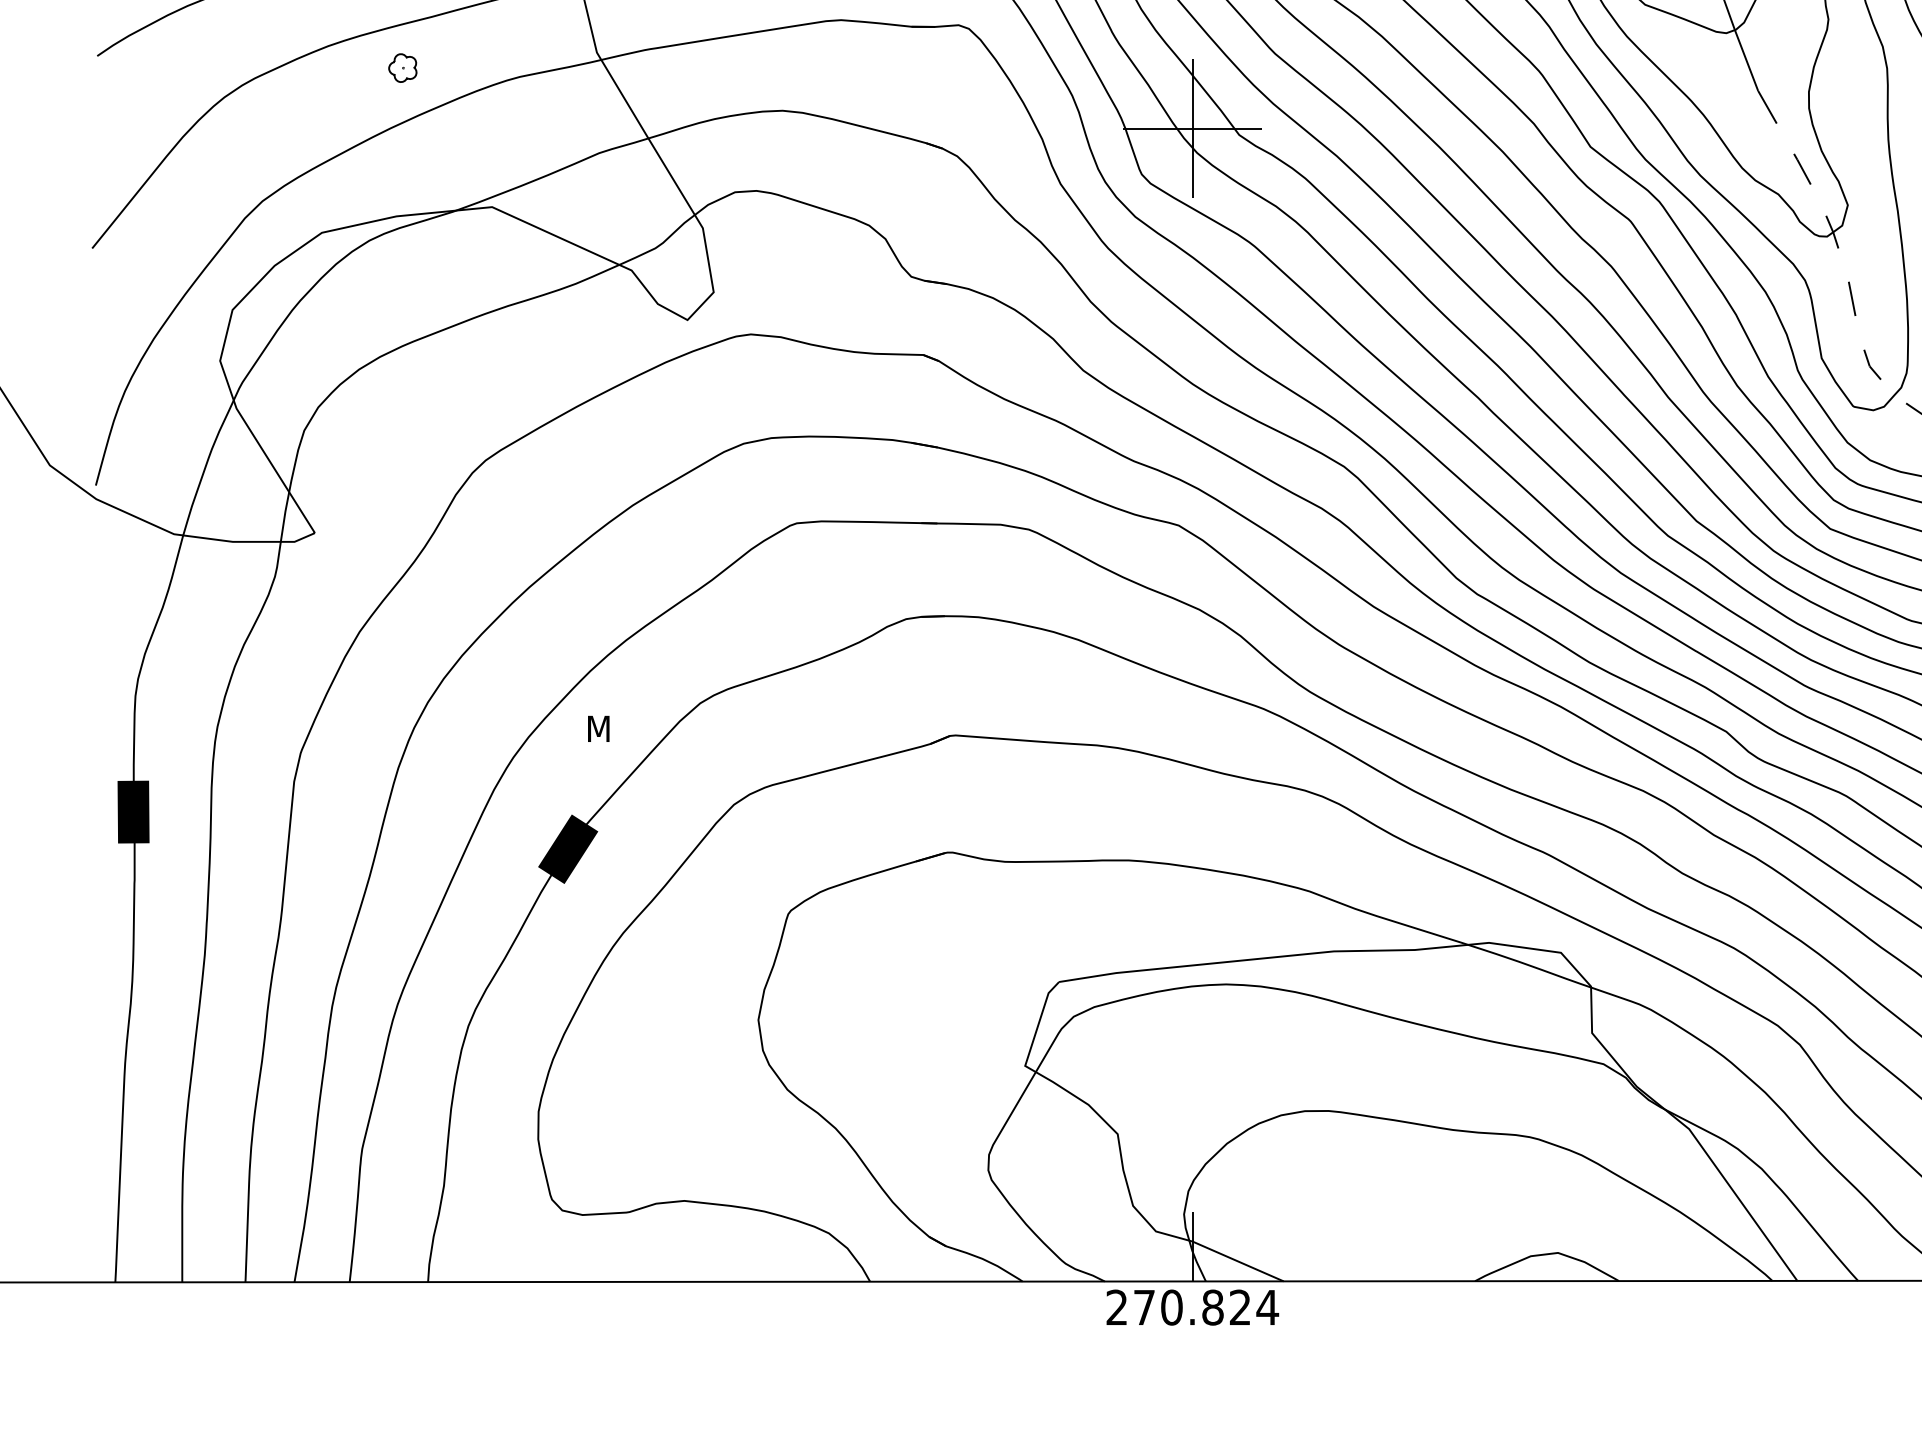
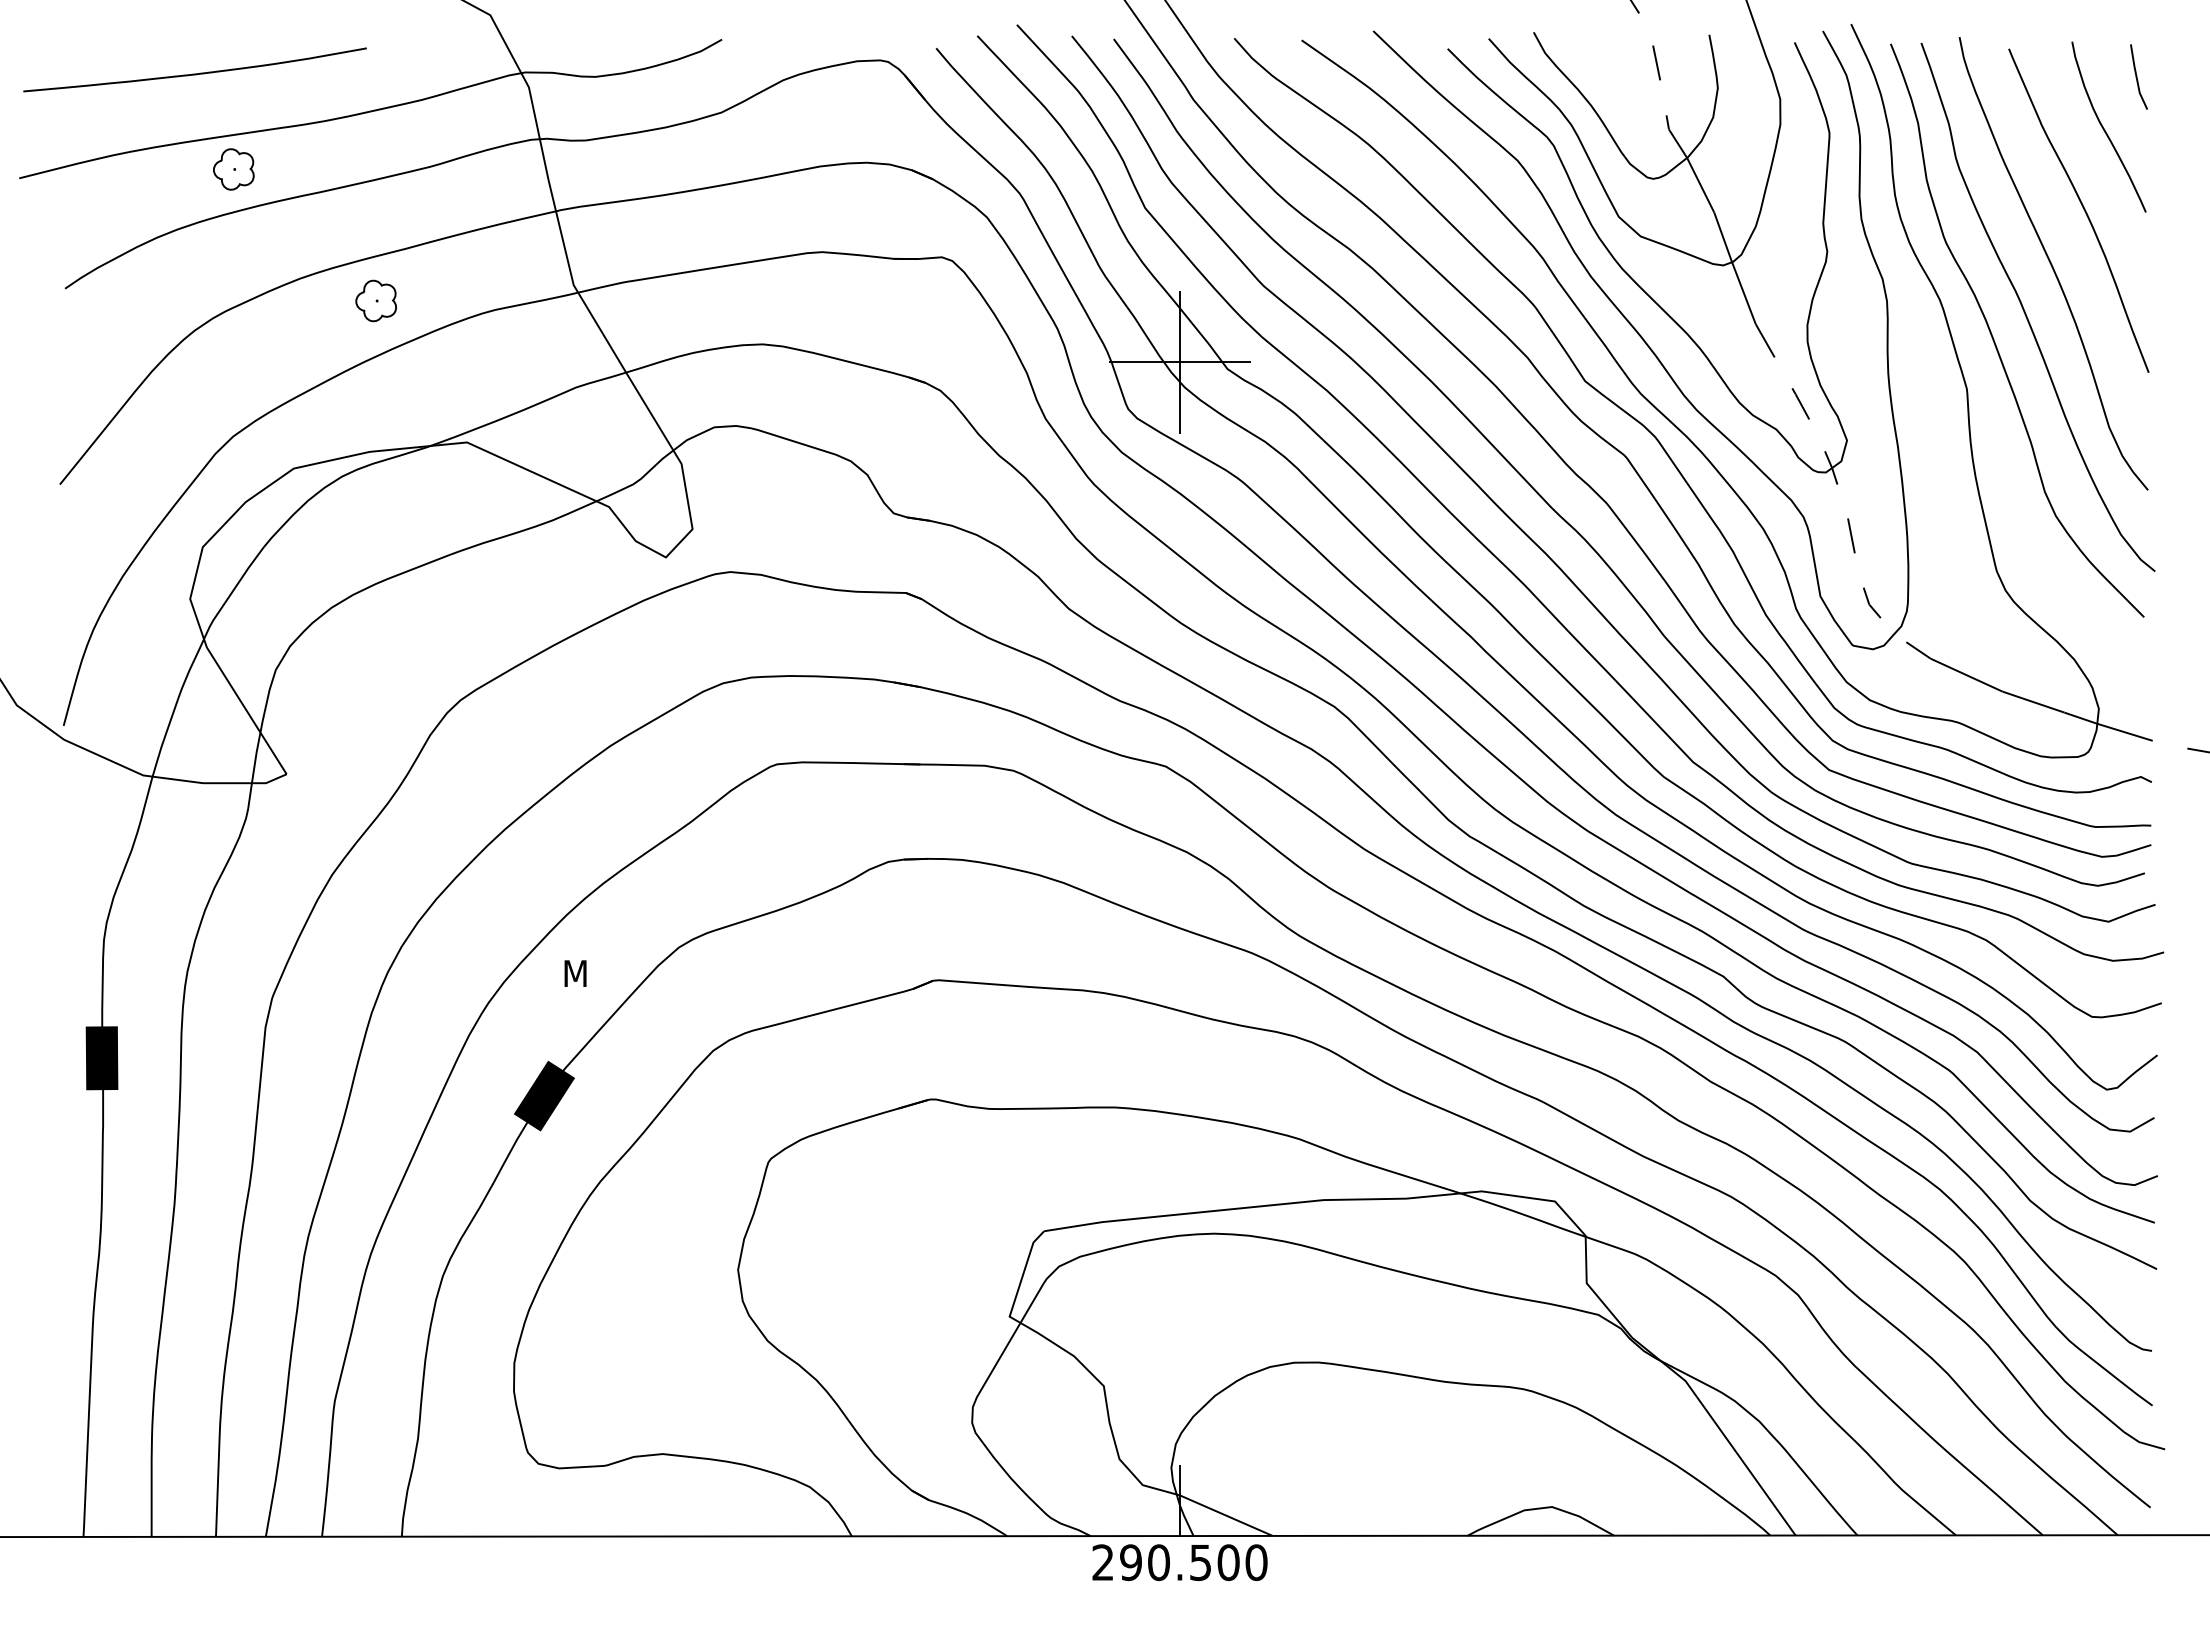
part: (402, 67) -> (375, 300), size x1.43
text: (1206, 1307) -> (1194, 1562), 270.824 -> 290.500

